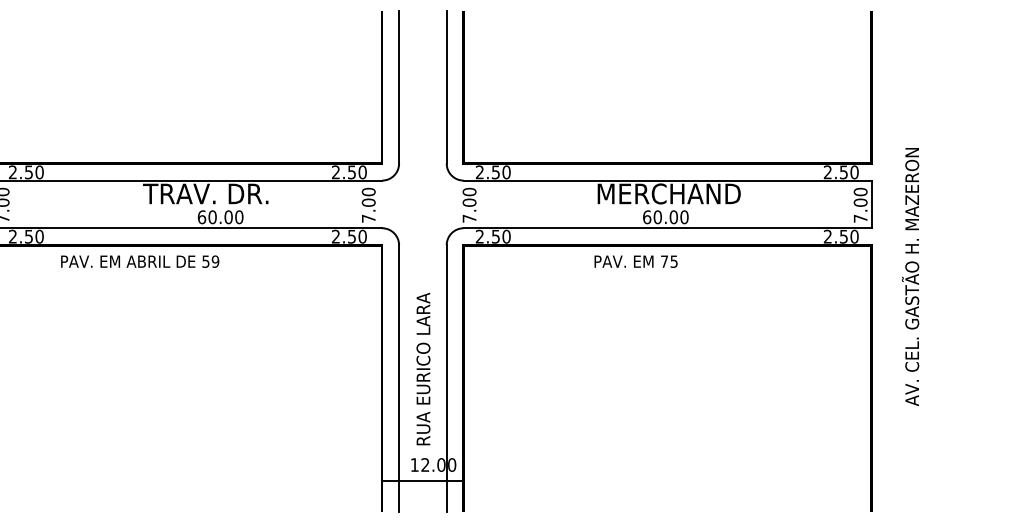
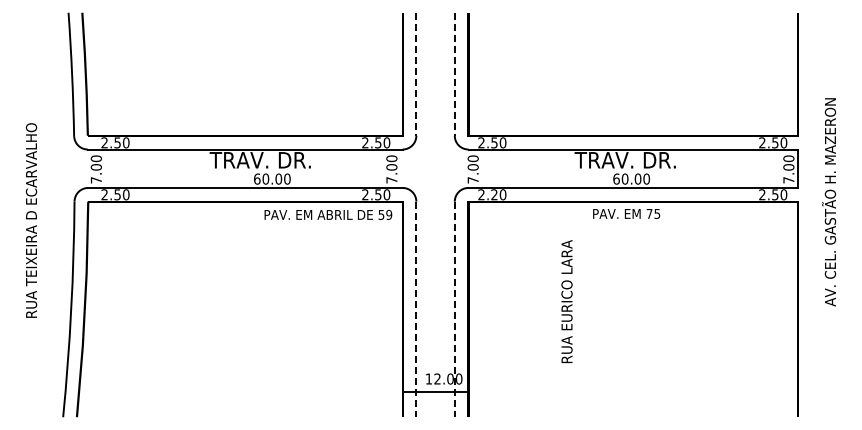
line: (399, 87) -> (416, 74), solid -> dashed
line: (446, 87) -> (454, 74), solid -> dashed
text: (668, 192) -> (633, 159), MERCHAND -> TRAV. DR.
text: (495, 236) -> (494, 194), 2.50 -> 2.20
text: (140, 261) -> (328, 214), moved
text: (635, 261) -> (626, 213), moved
text: (911, 277) -> (829, 202), moved
text: (422, 368) -> (566, 301), moved
line: (399, 378) -> (416, 309), solid -> dashed
line: (446, 378) -> (454, 309), solid -> dashed

